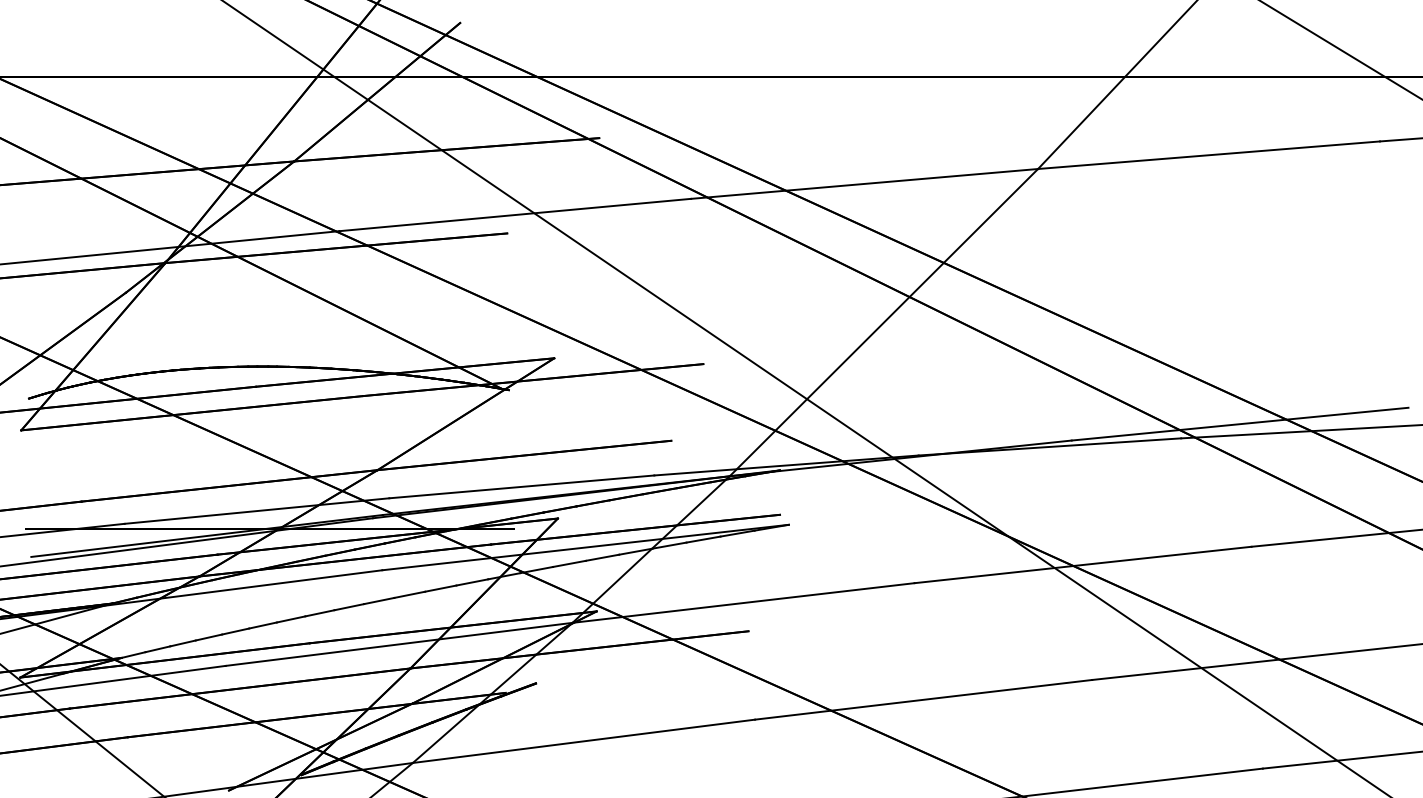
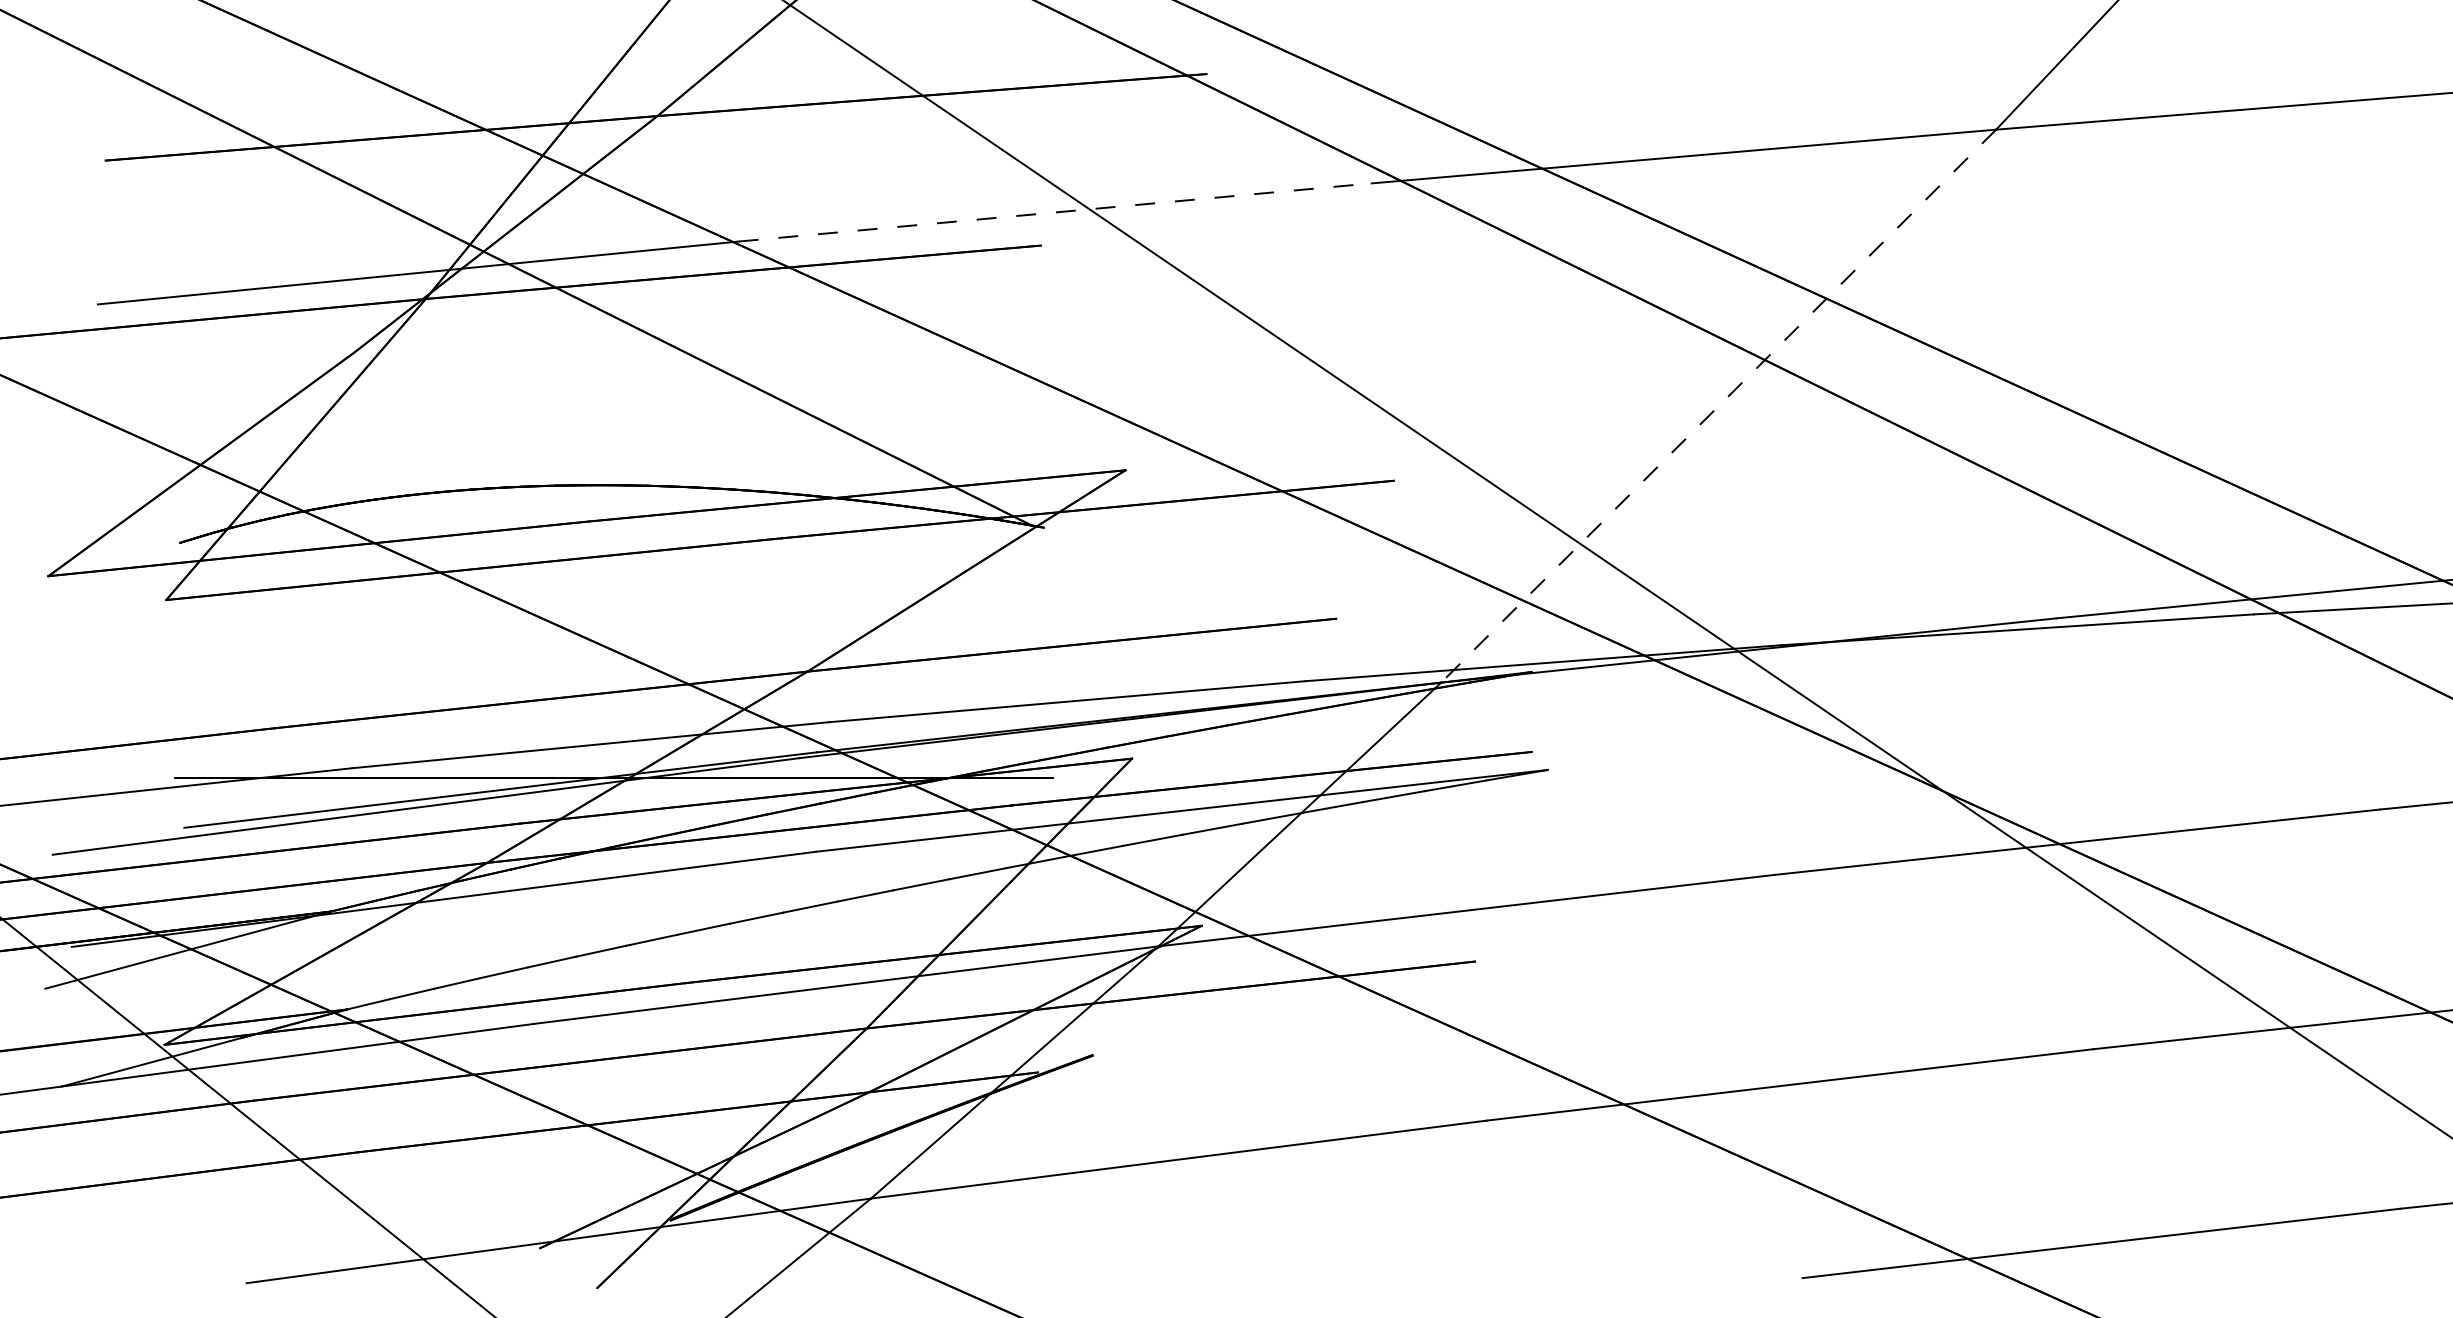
line: (515, 215) -> (1055, 213), solid -> dashed
line: (883, 322) -> (1717, 405), solid -> dashed

